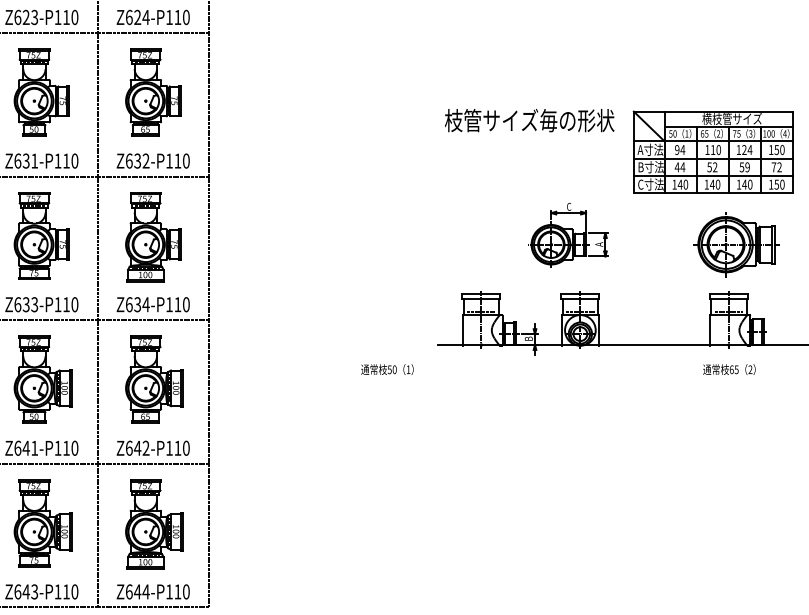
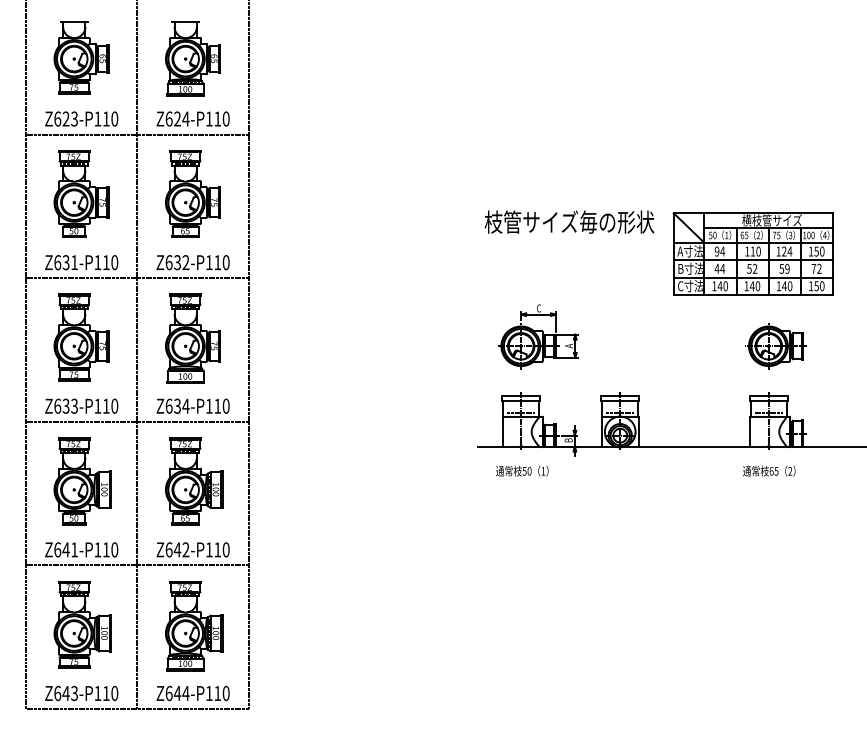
part: (568, 234) -> (538, 336), moved
part: (735, 244) -> (775, 346), size x0.71
text: (387, 368) -> (522, 470), moved

